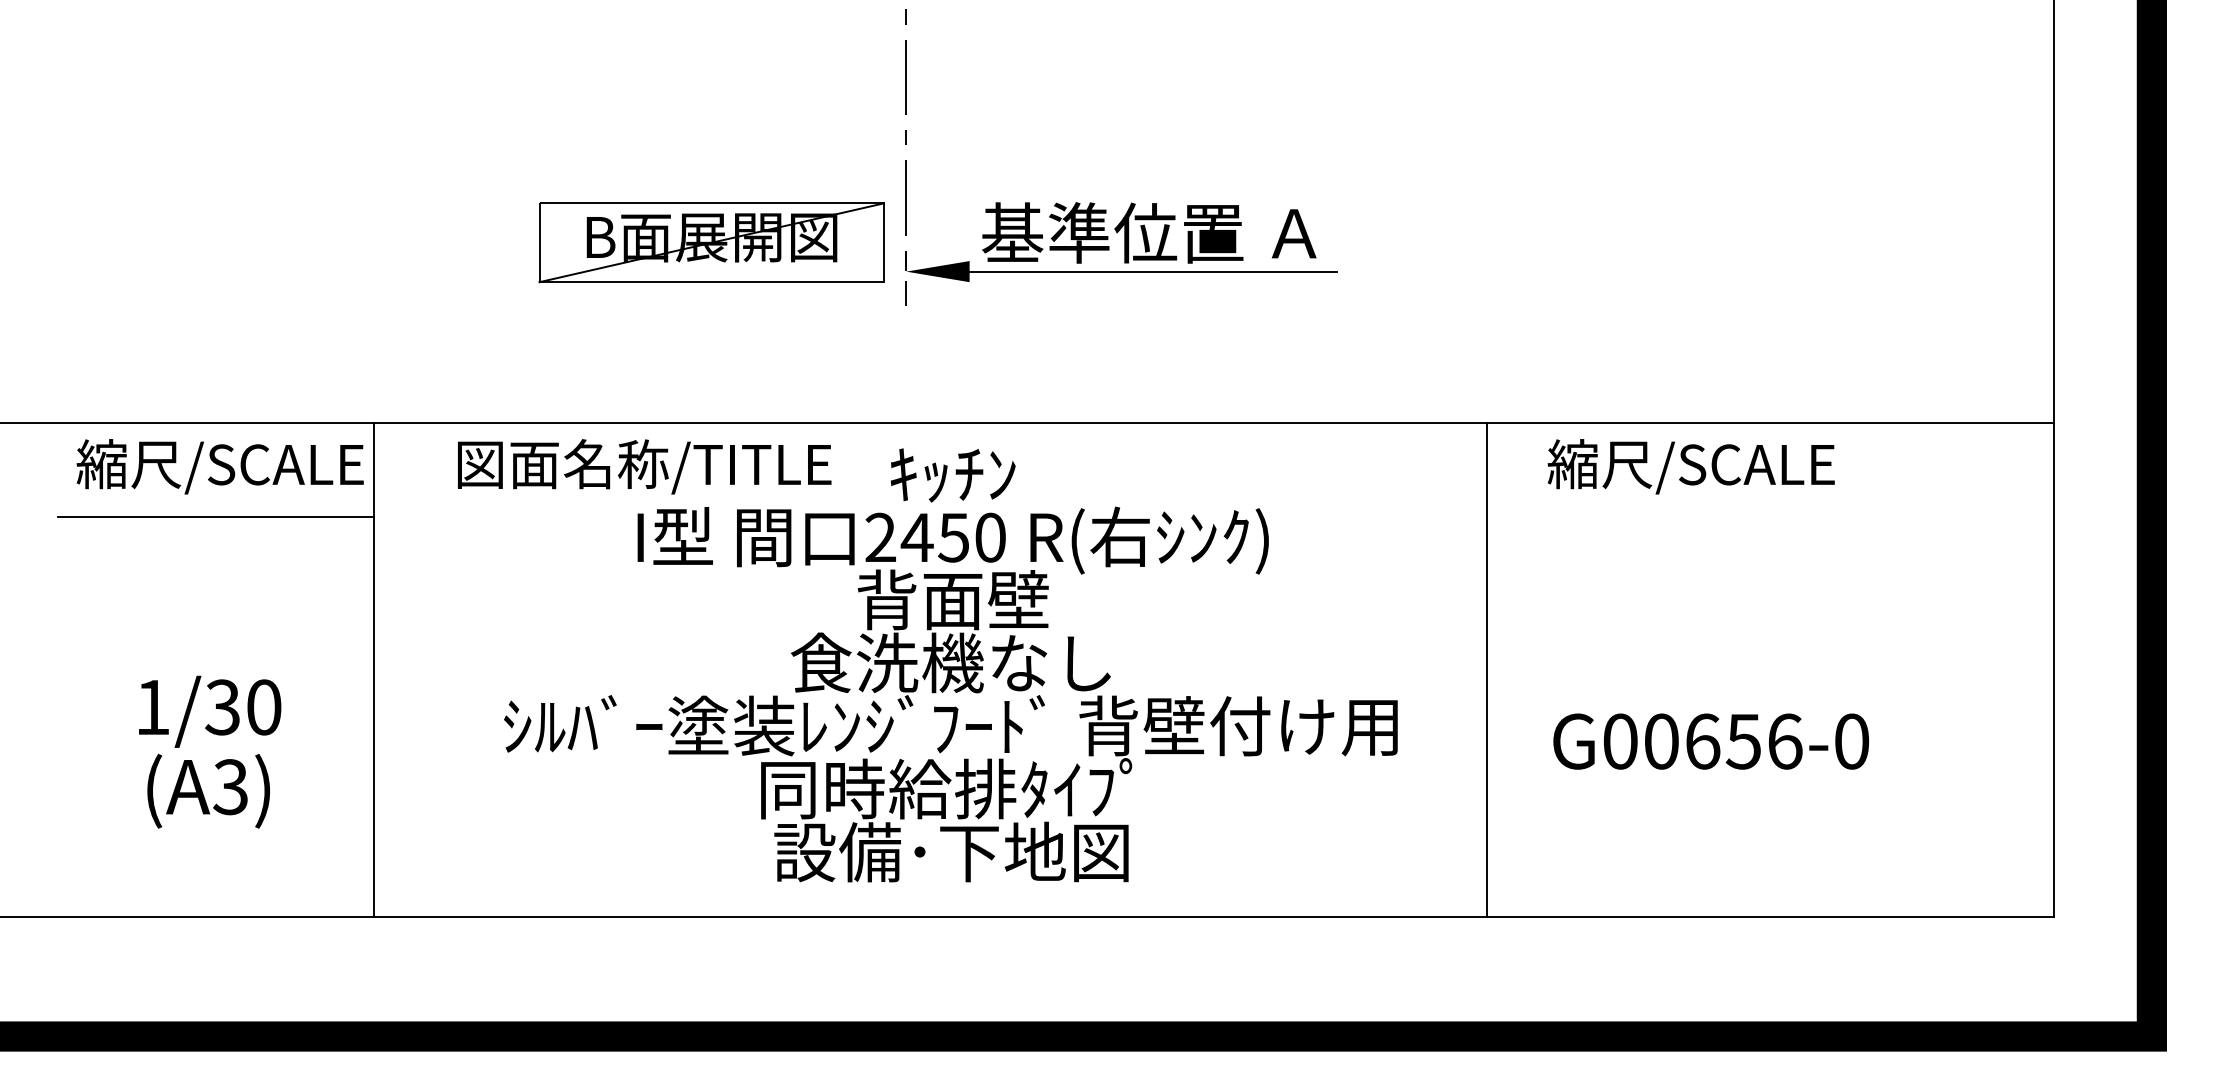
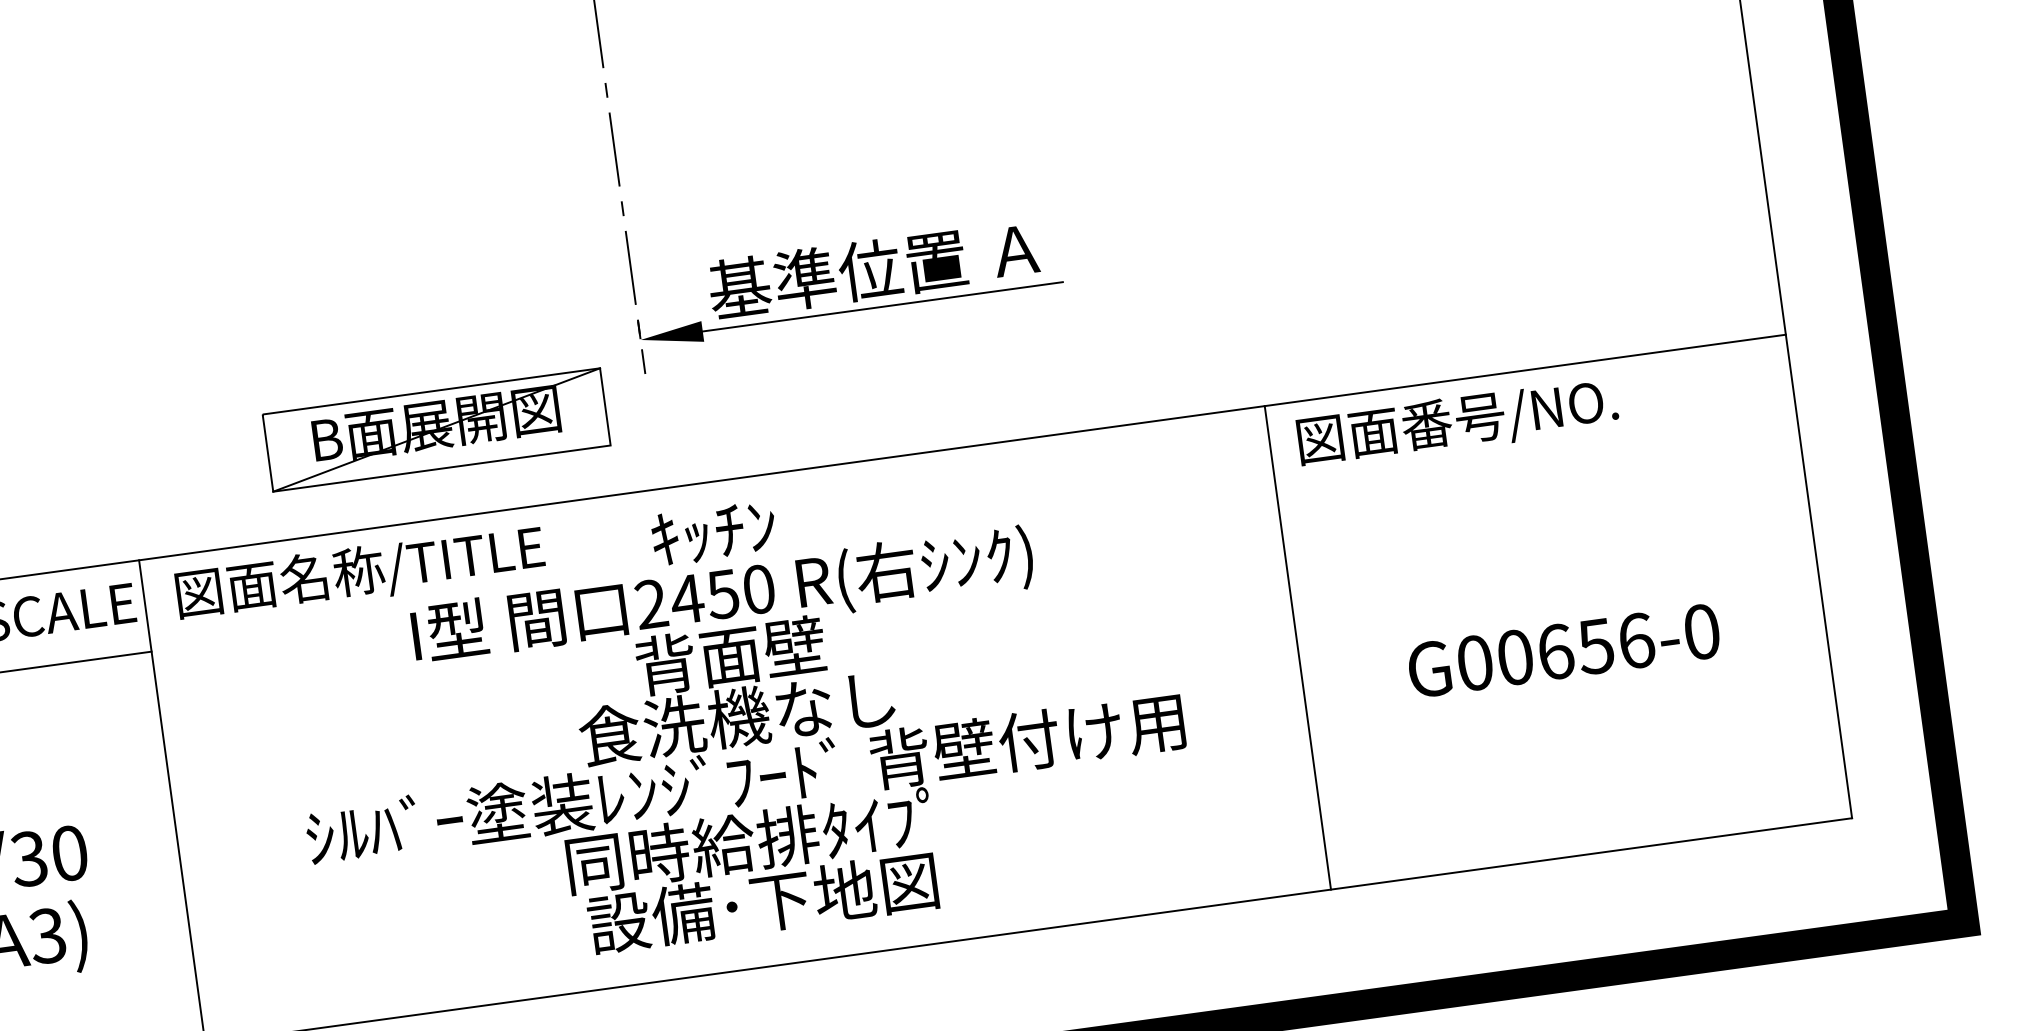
part: (711, 242) -> (436, 429), moved
text: (644, 466) -> (360, 572), moved
text: (1711, 466) -> (1456, 422), 縮尺/SCALE -> 図面番号/NO.
line: (1487, 669) -> (1298, 647), moved
text: (1711, 741) -> (1564, 650), moved

